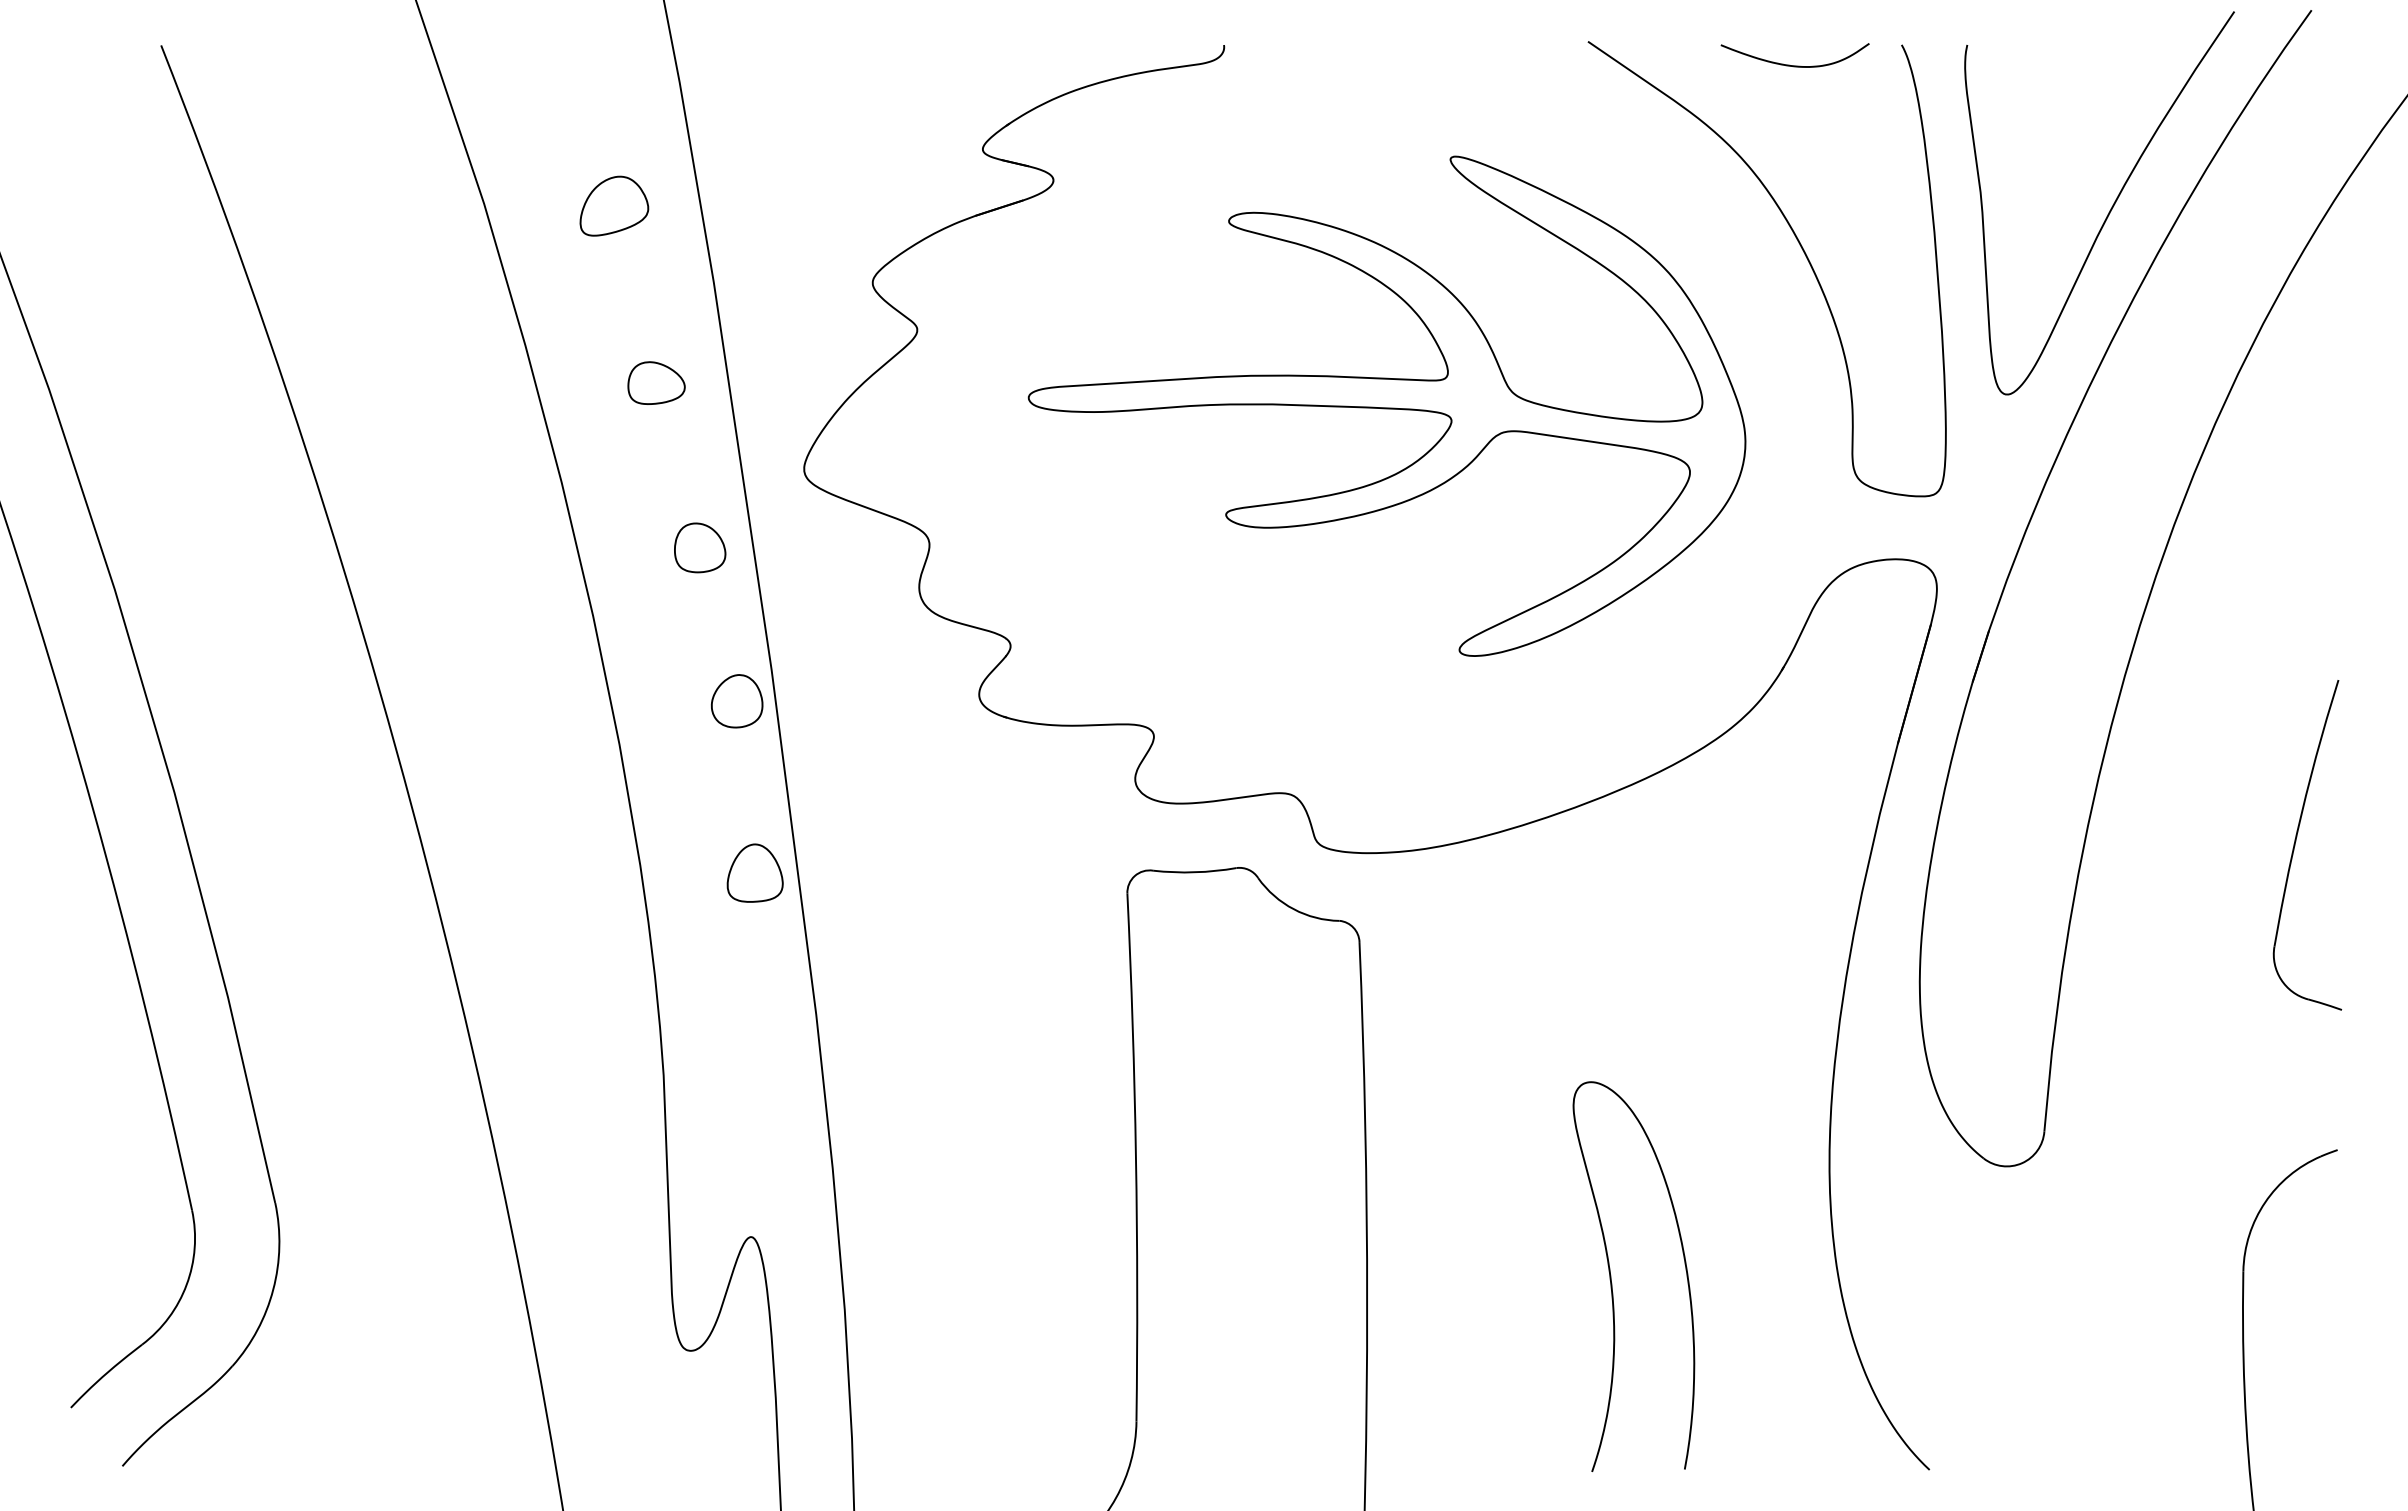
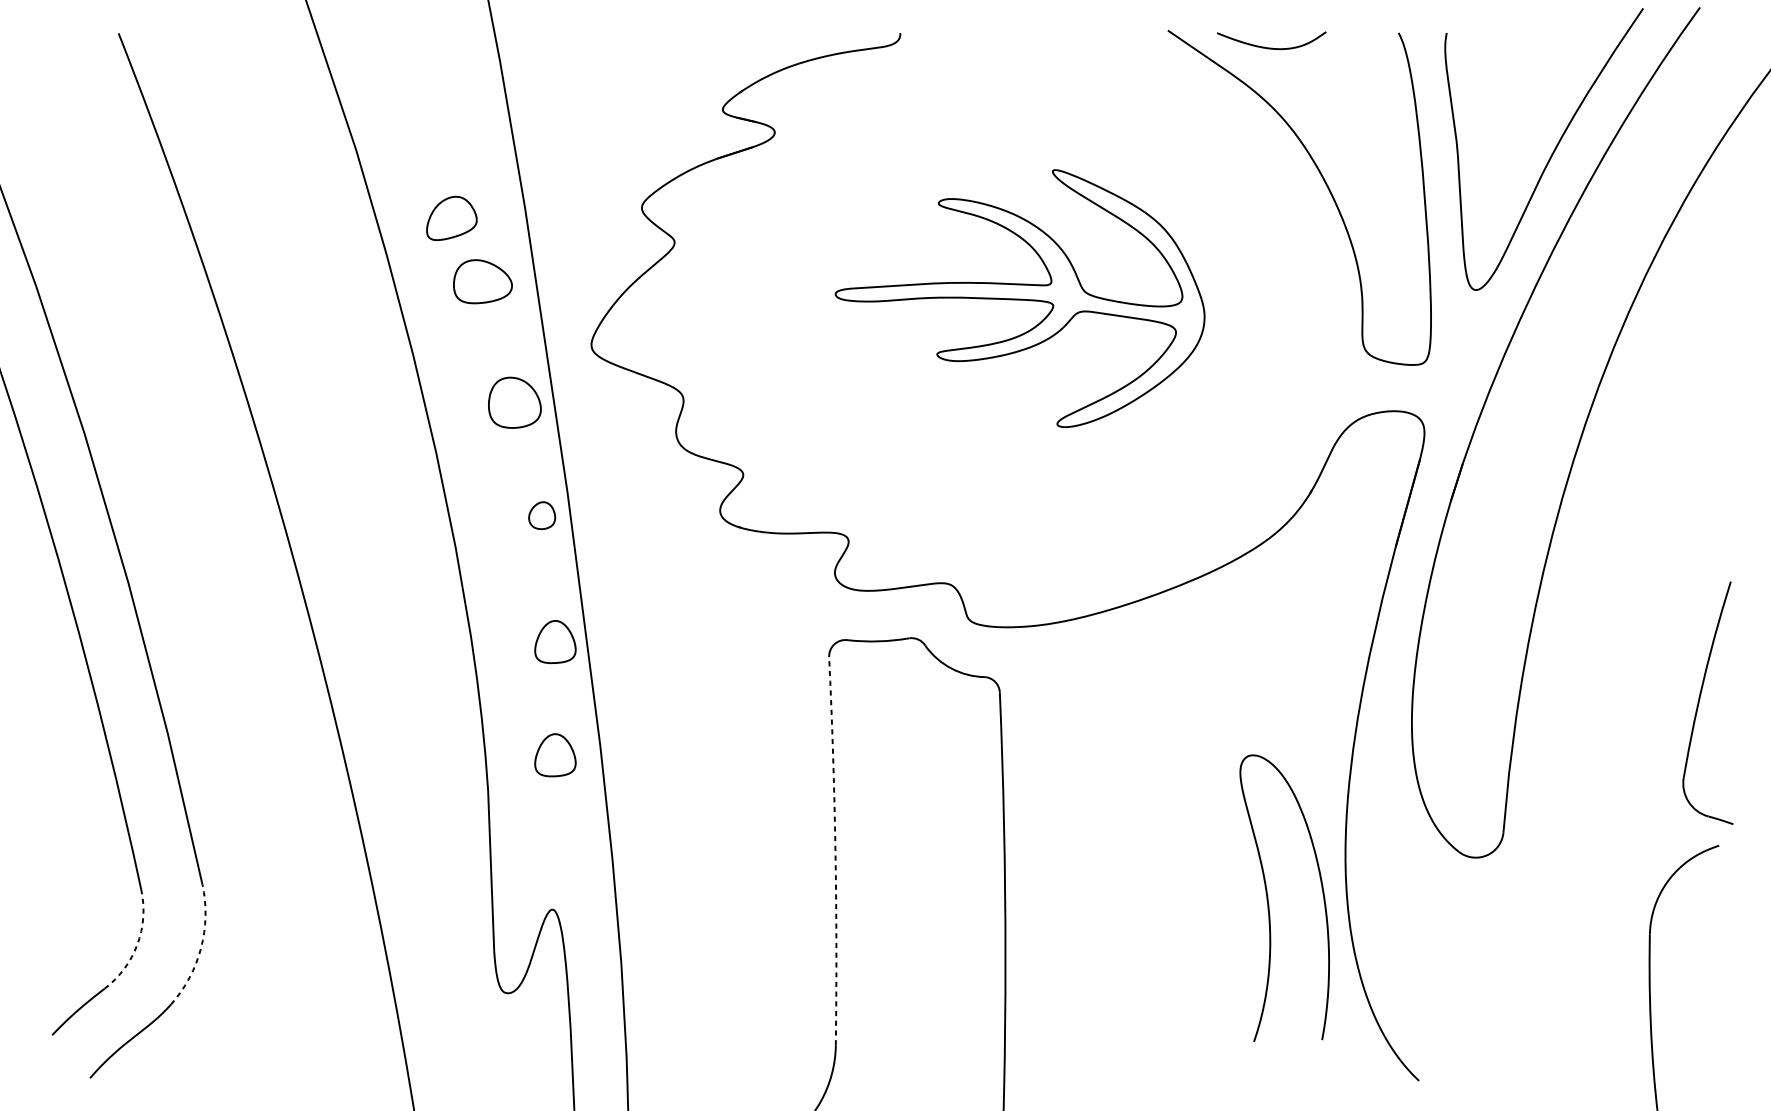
curve: (1794, 65) -> (1271, 48), moved
part: (614, 205) -> (451, 217), moved
part: (656, 382) -> (482, 281), size x1.4
part: (1386, 405) -> (1019, 298), size x0.7
part: (700, 547) -> (515, 402), size x1.4
part: (736, 701) -> (541, 515), size x0.7
part: (2296, 841) -> (1699, 700), moved
part: (754, 1026) -> (554, 754), added
arc: (1135, 1157) -> (835, 851), solid -> dashed
curve: (1611, 1276) -> (1268, 898), moved
arc: (186, 1284) -> (137, 944), solid -> dashed
arc: (273, 1289) -> (201, 948), solid -> dashed

